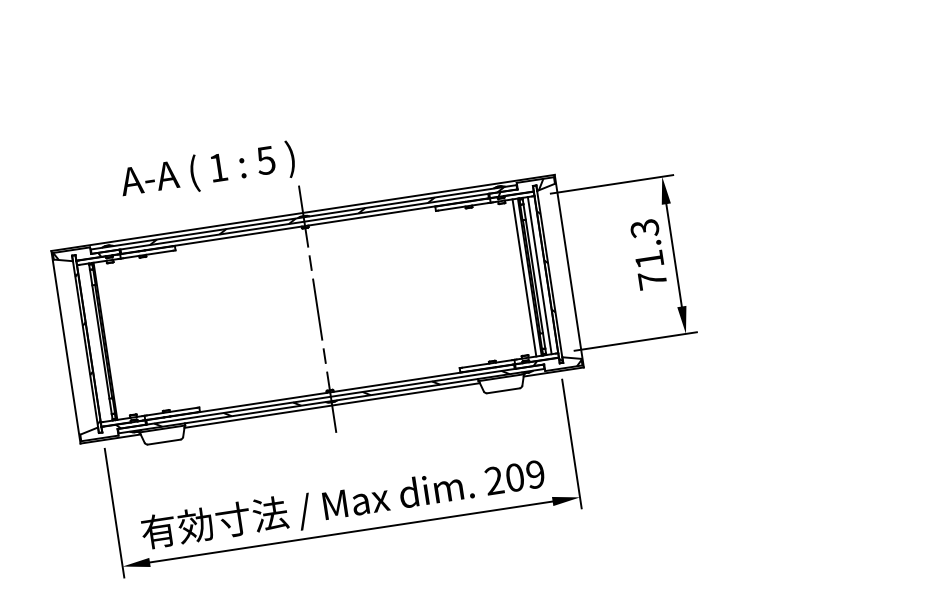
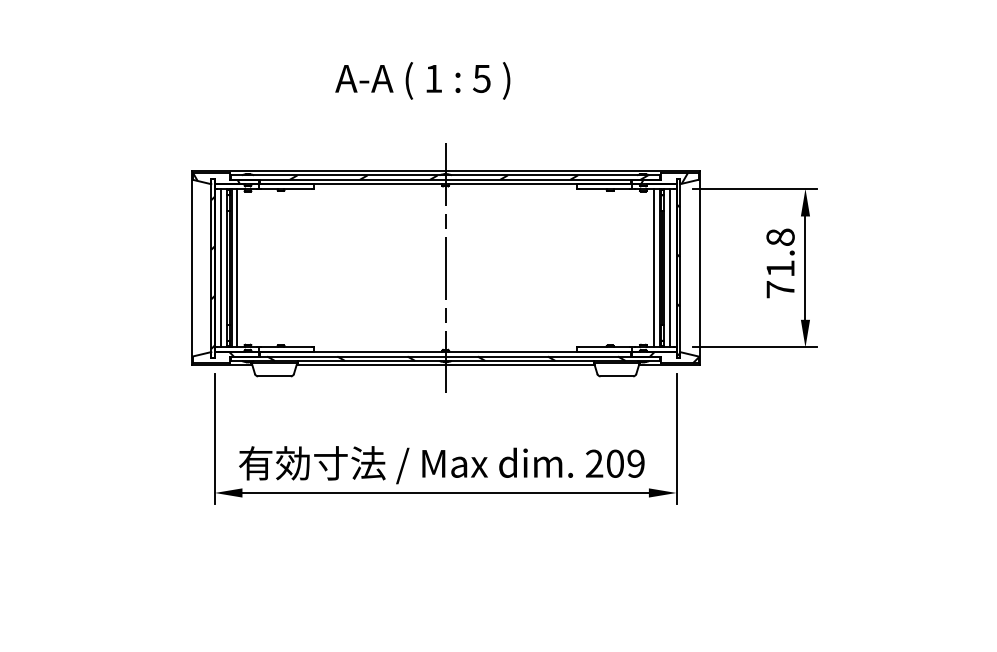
text: (207, 171) -> (422, 80), moved
text: (644, 228) -> (780, 237), 71.3 -> 71.8
line: (110, 339) -> (236, 267), added
line: (95, 342) -> (221, 267), added

